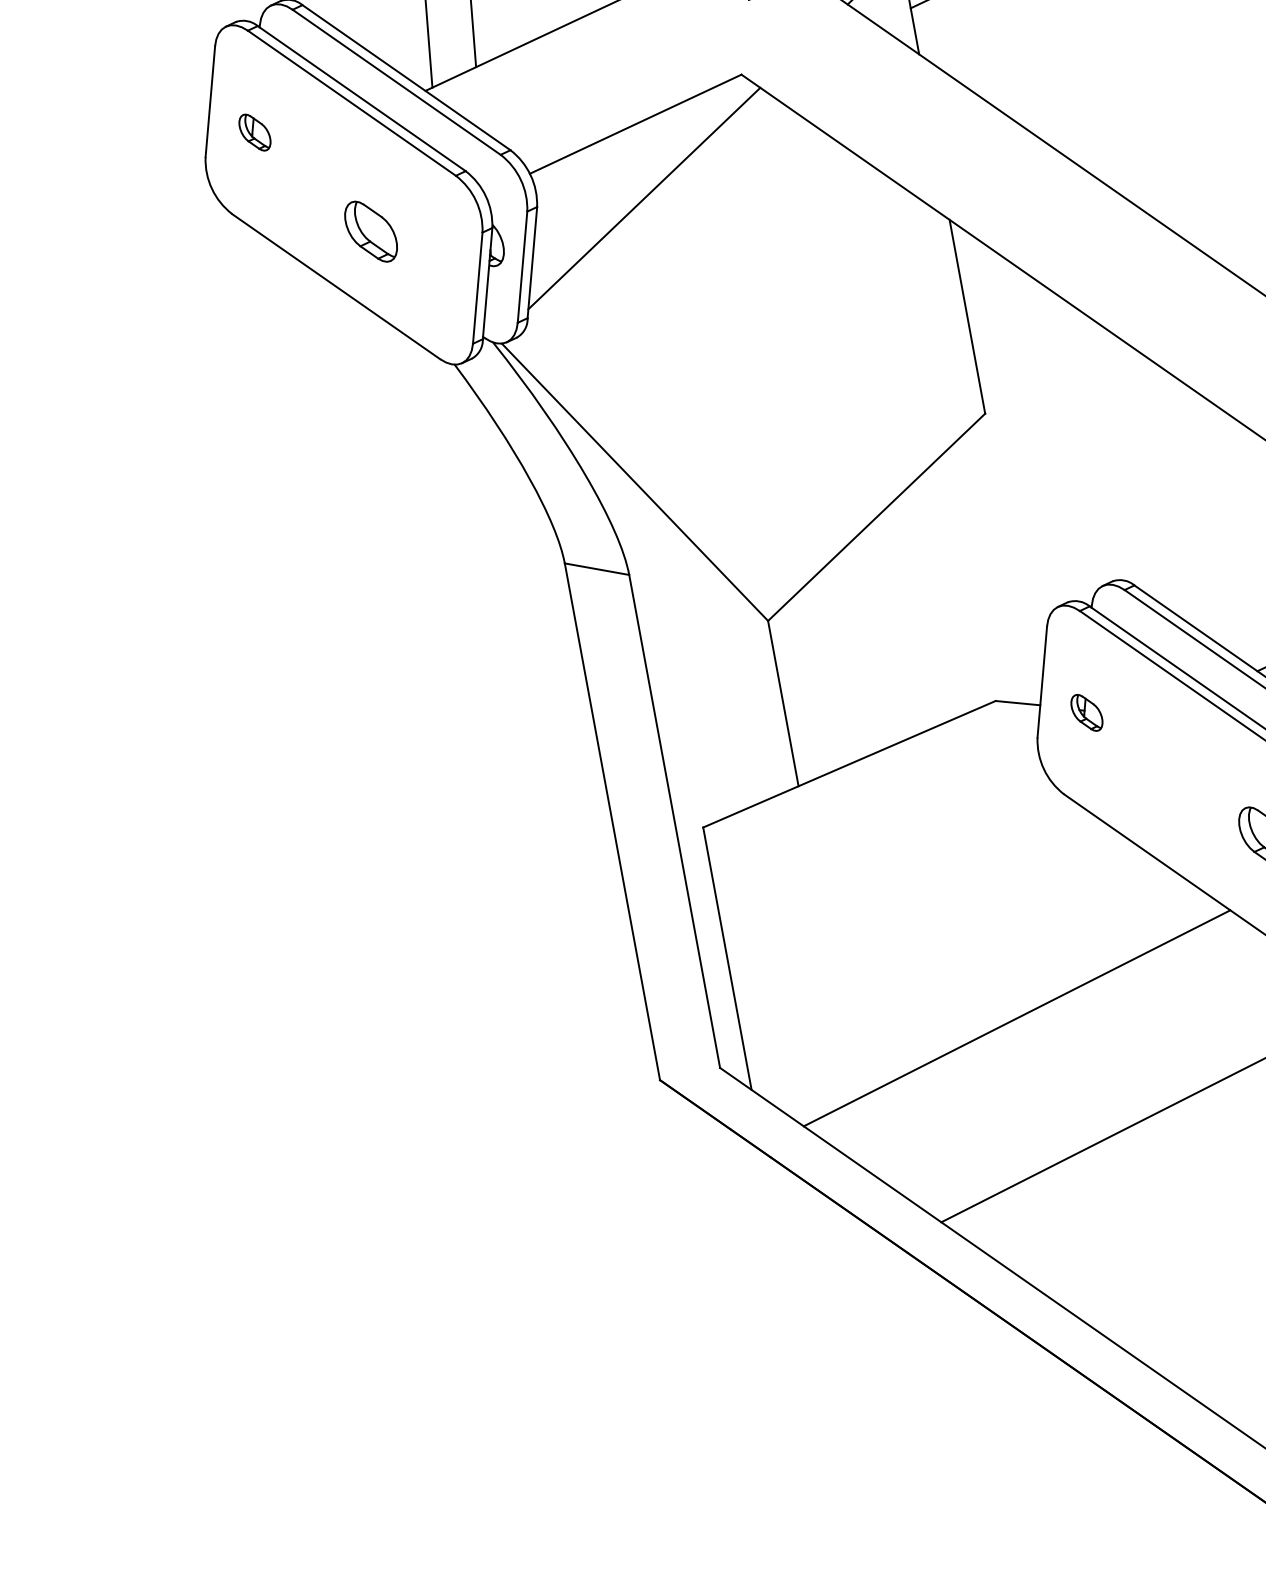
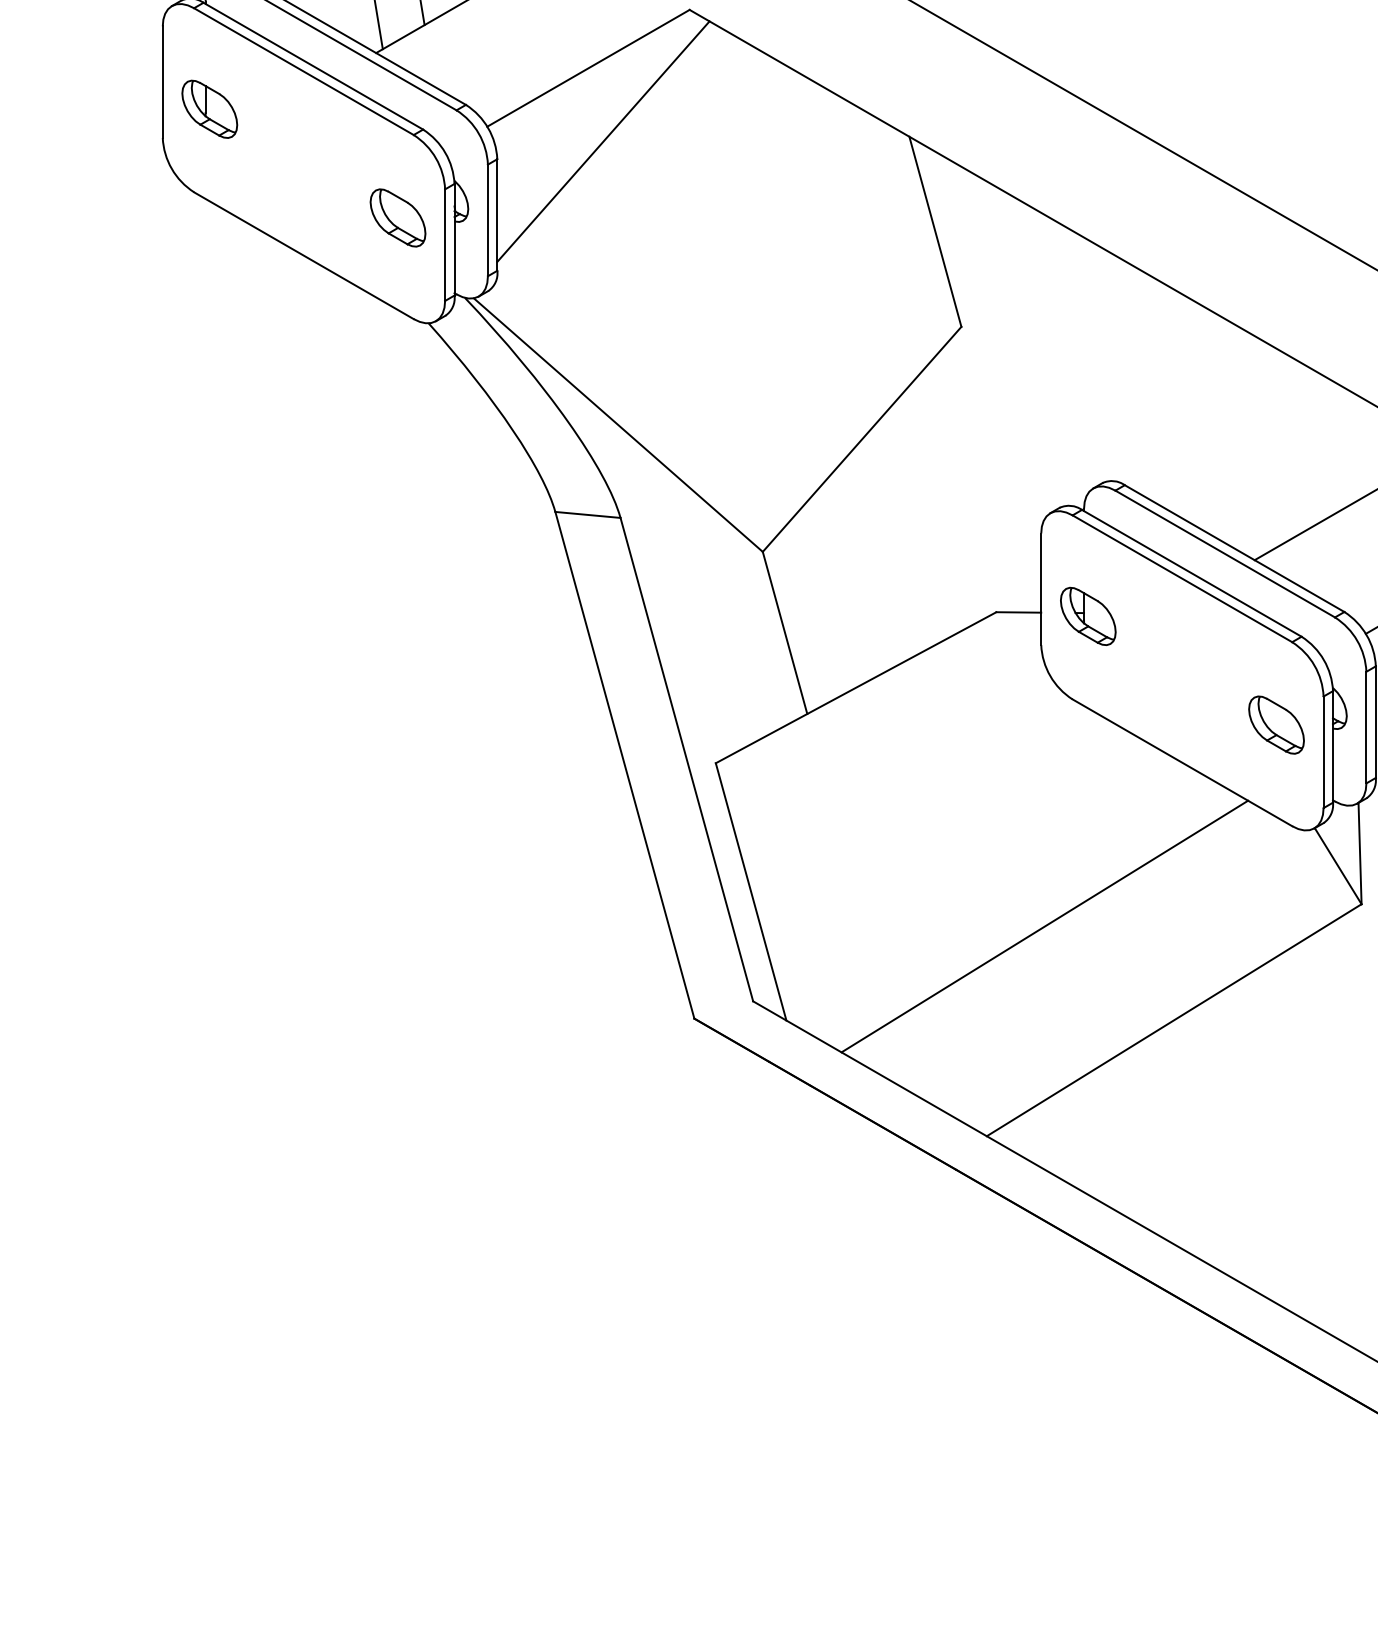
part: (254, 131) -> (209, 108), size x1.67
part: (370, 231) -> (397, 217), moved
part: (1087, 712) -> (1088, 615), size x1.67

